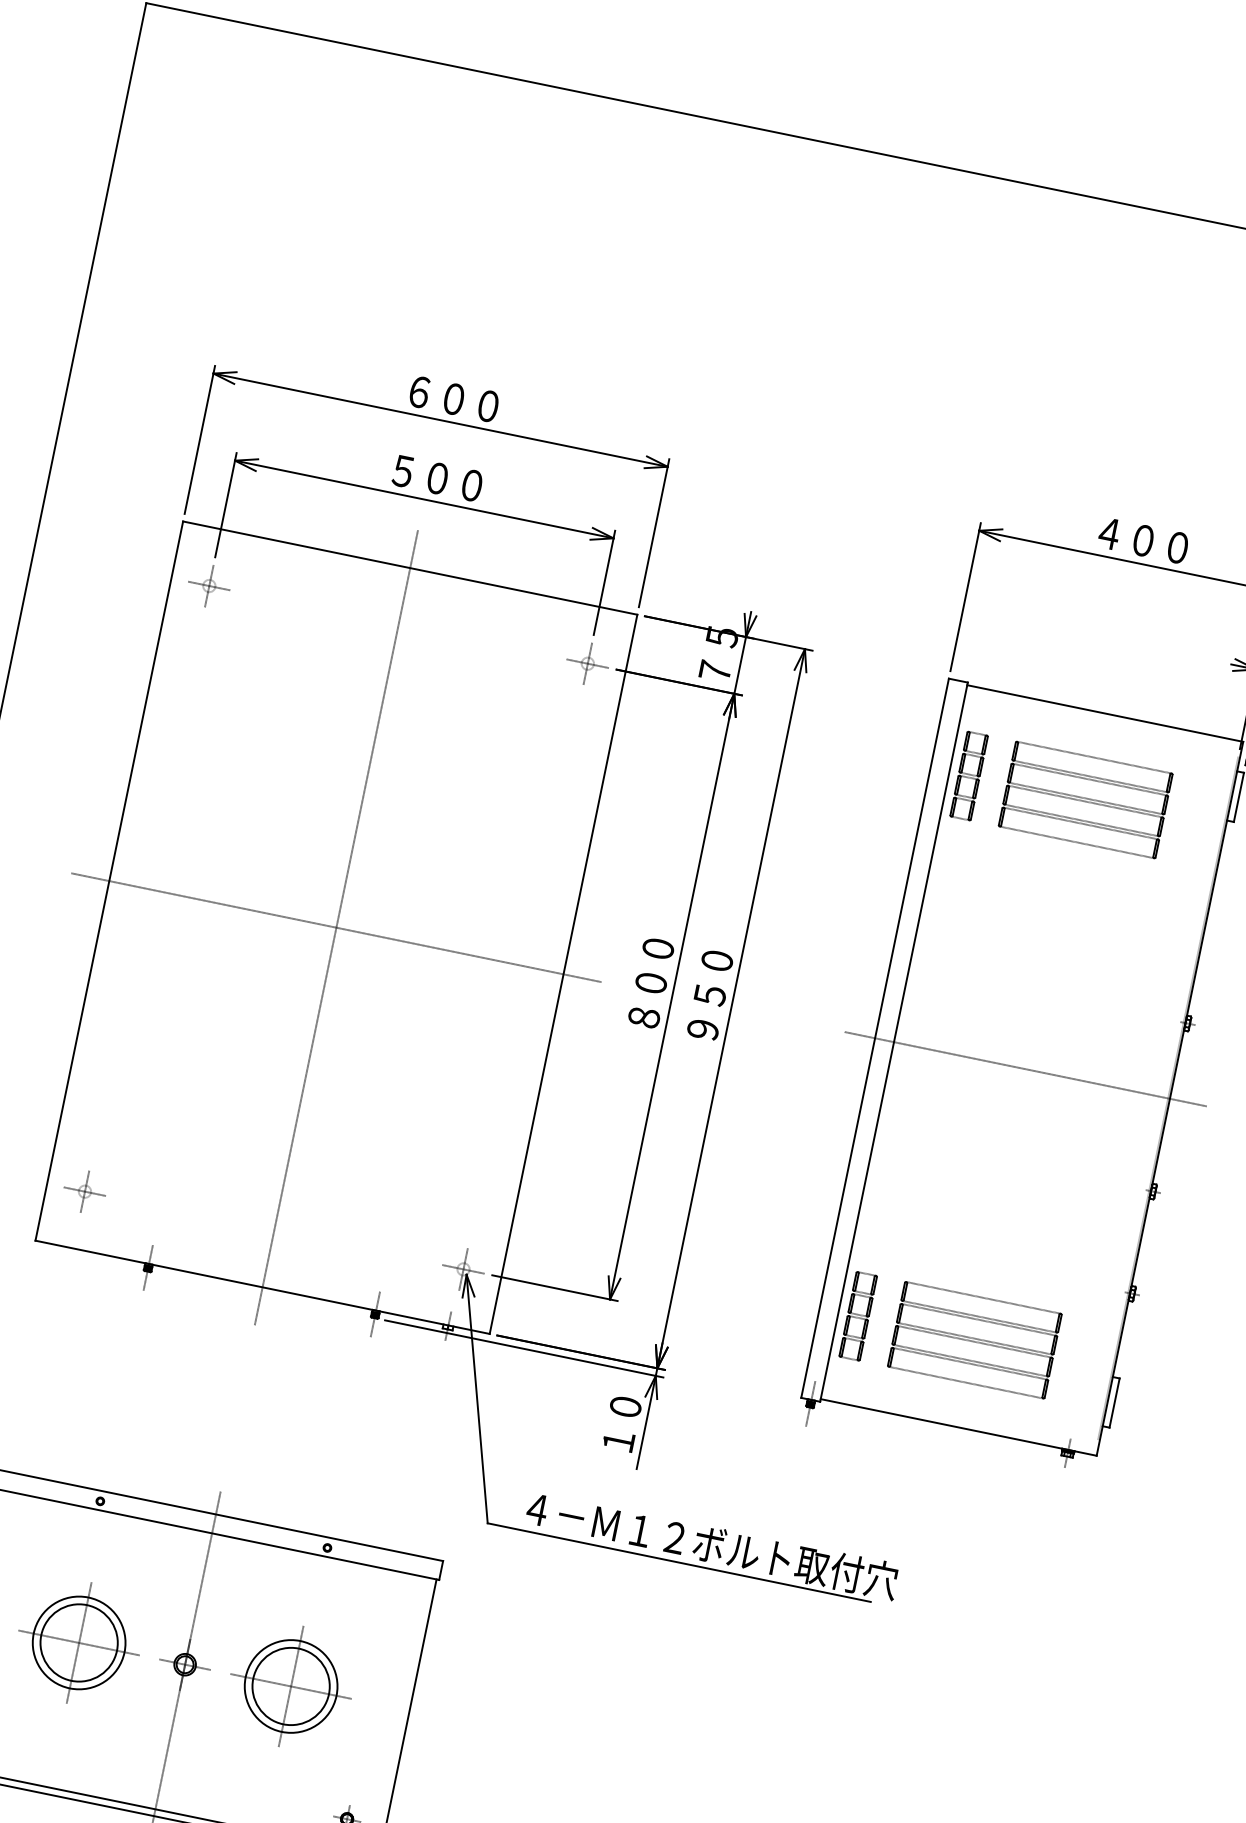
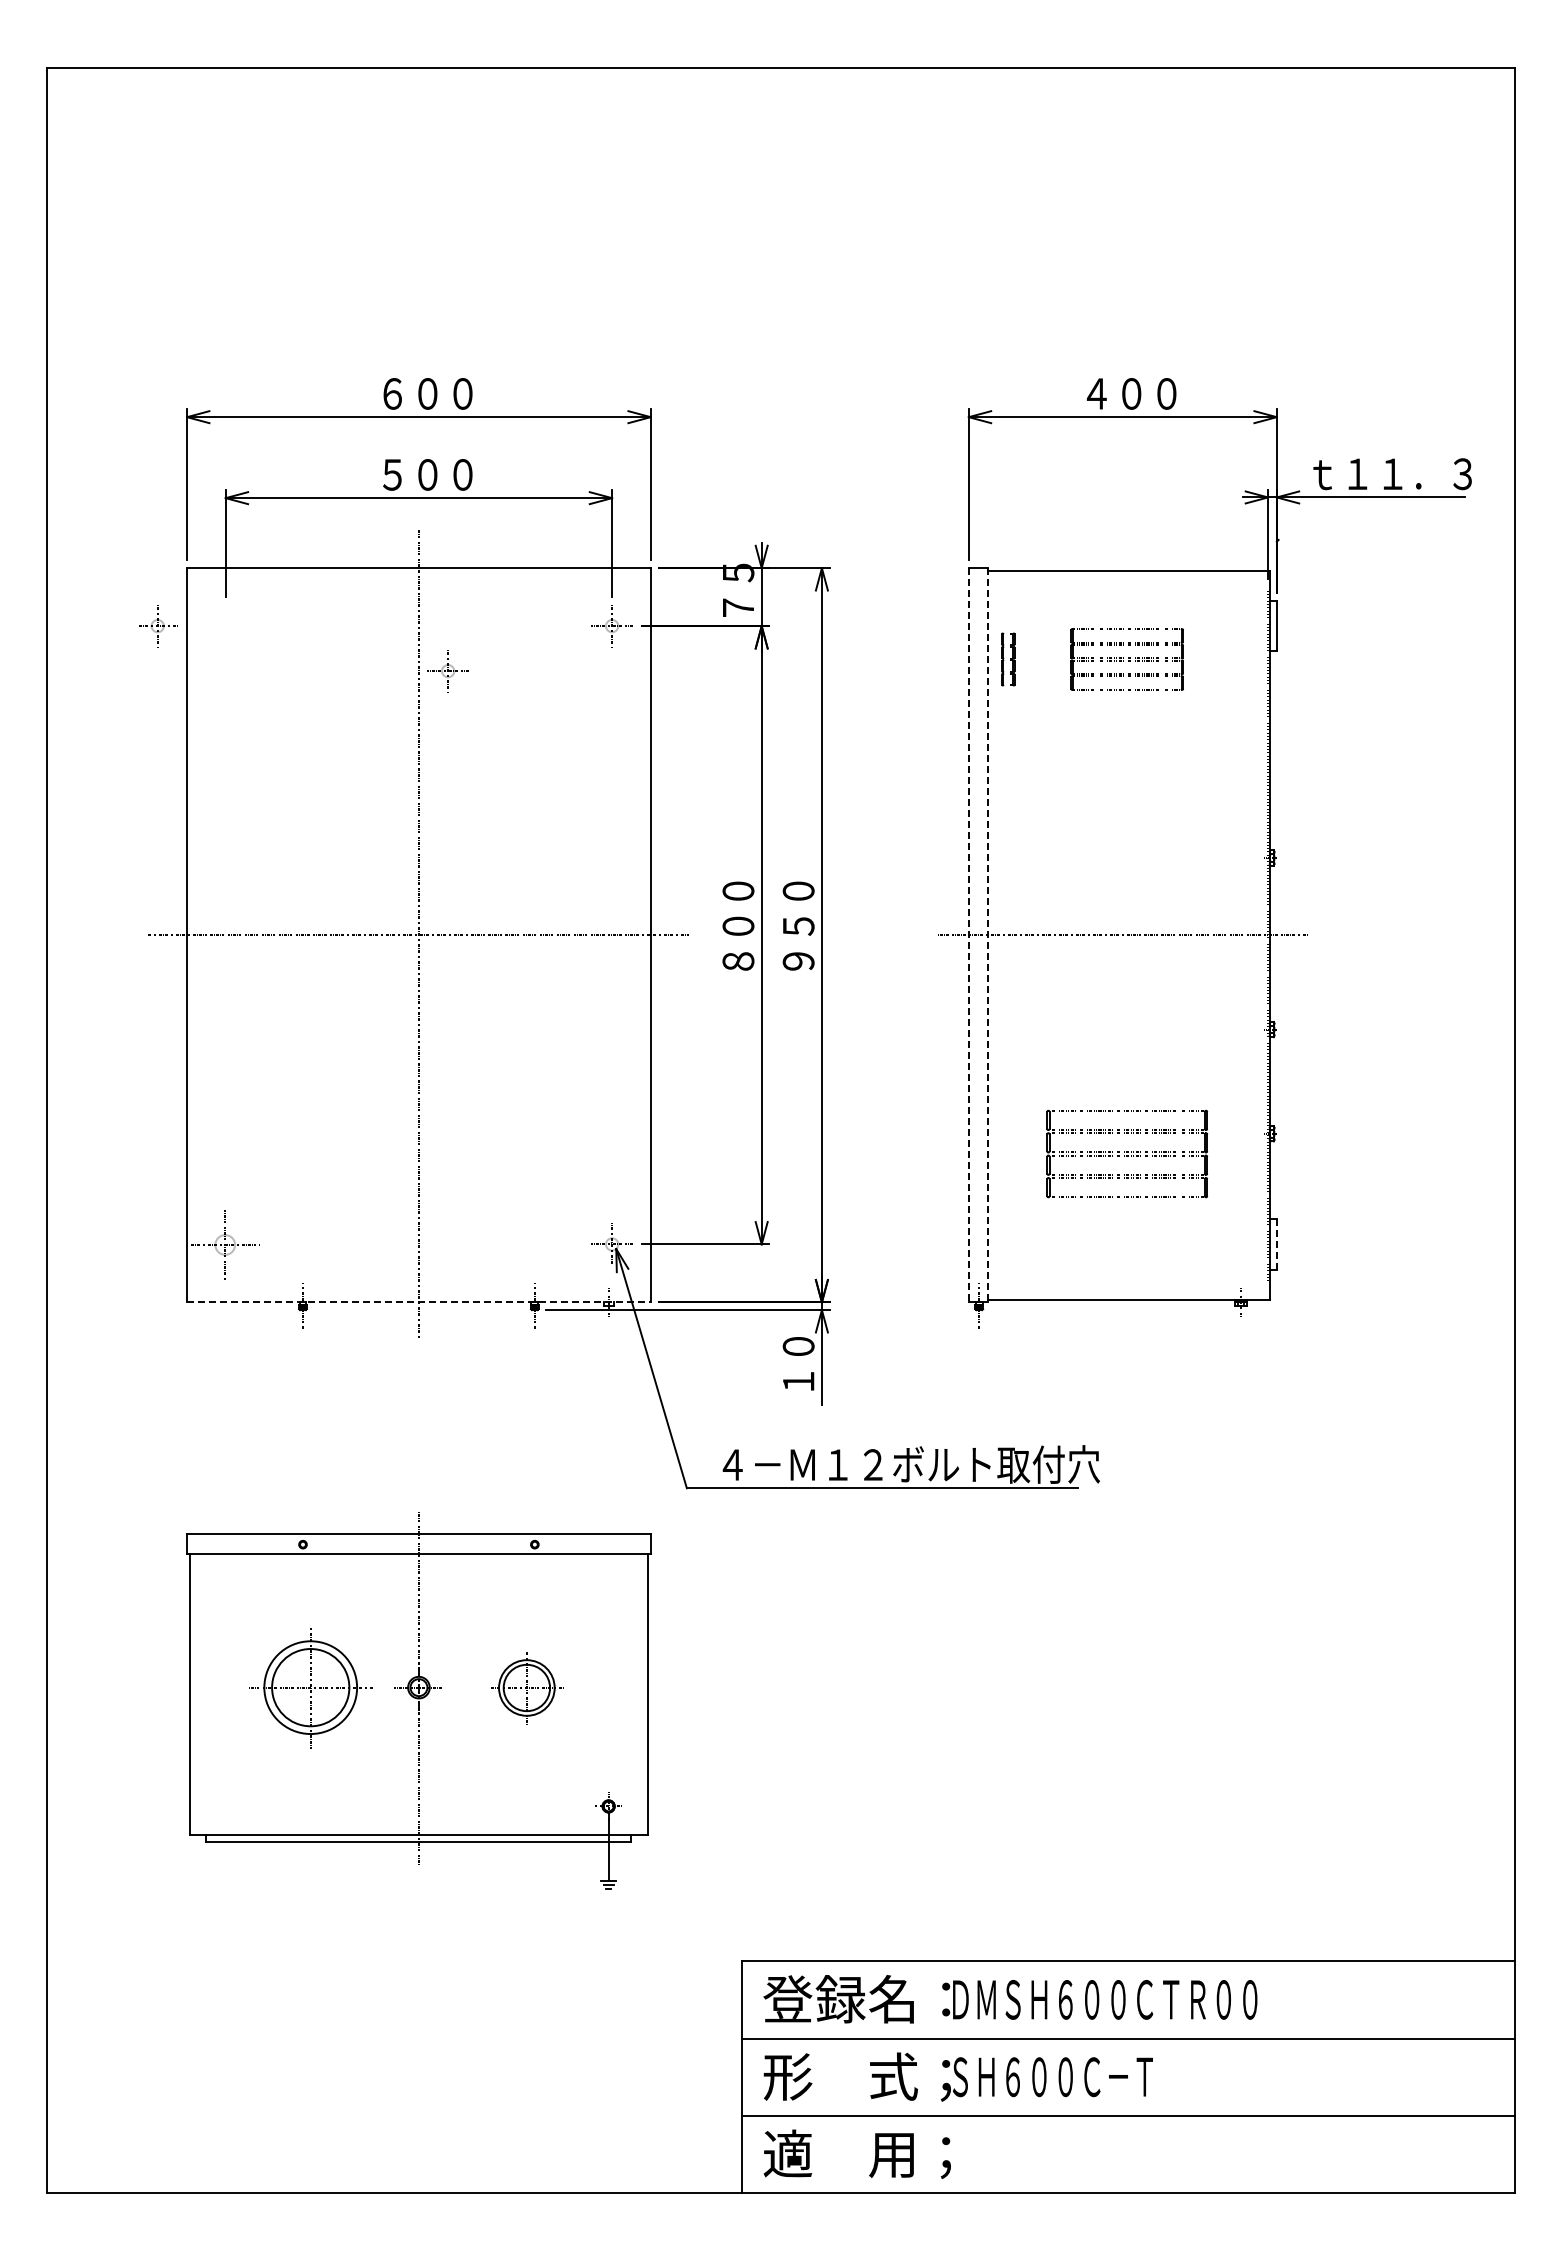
part: (210, 586) -> (158, 626), moved
part: (417, 675) -> (447, 671), added
part: (969, 776) -> (1008, 659), size x0.6
part: (1084, 799) -> (1126, 659), size x0.7
line: (874, 1038) -> (968, 935), solid -> dashed
line: (894, 1042) -> (988, 935), solid -> dashed
part: (85, 1190) -> (226, 1243), size x1.6
line: (262, 1287) -> (418, 1302), solid -> dashed
part: (858, 1315) -> (1008, 1210), removed
part: (975, 1339) -> (1127, 1153), moved
line: (1114, 1403) -> (1276, 1244), solid -> dashed
part: (290, 1687) -> (526, 1688), size x0.6

